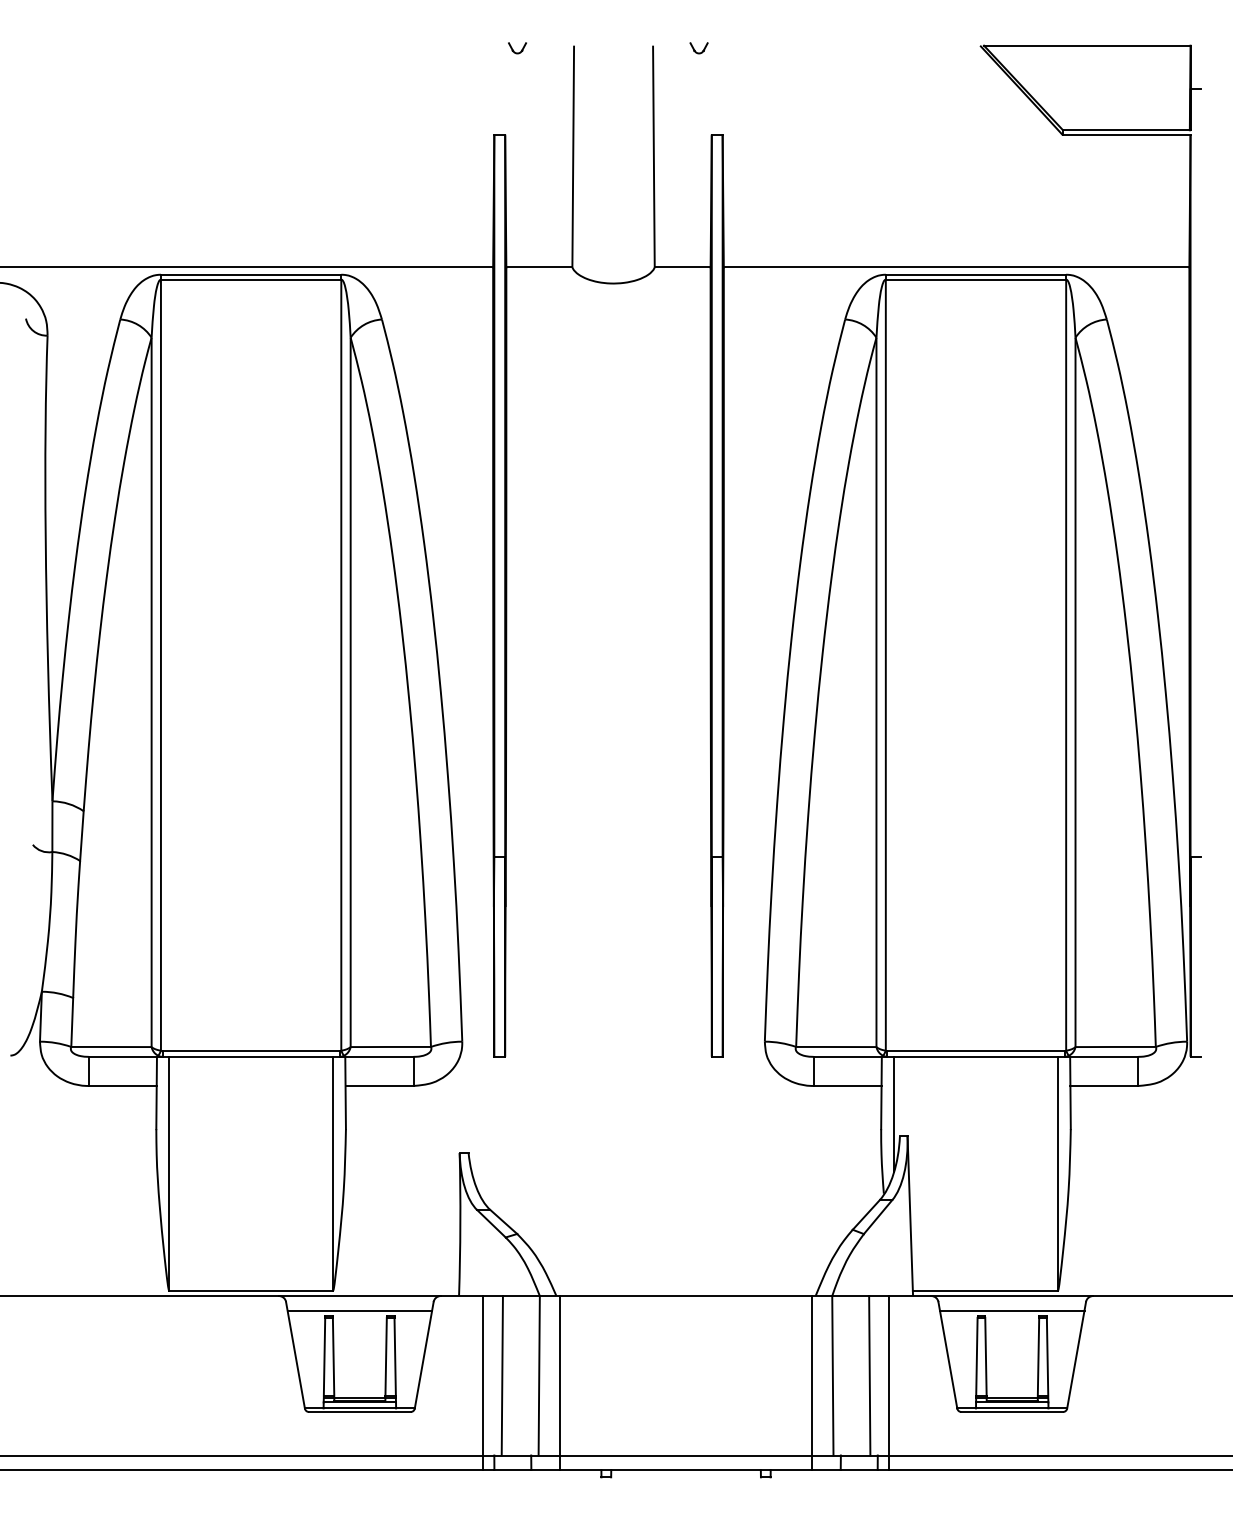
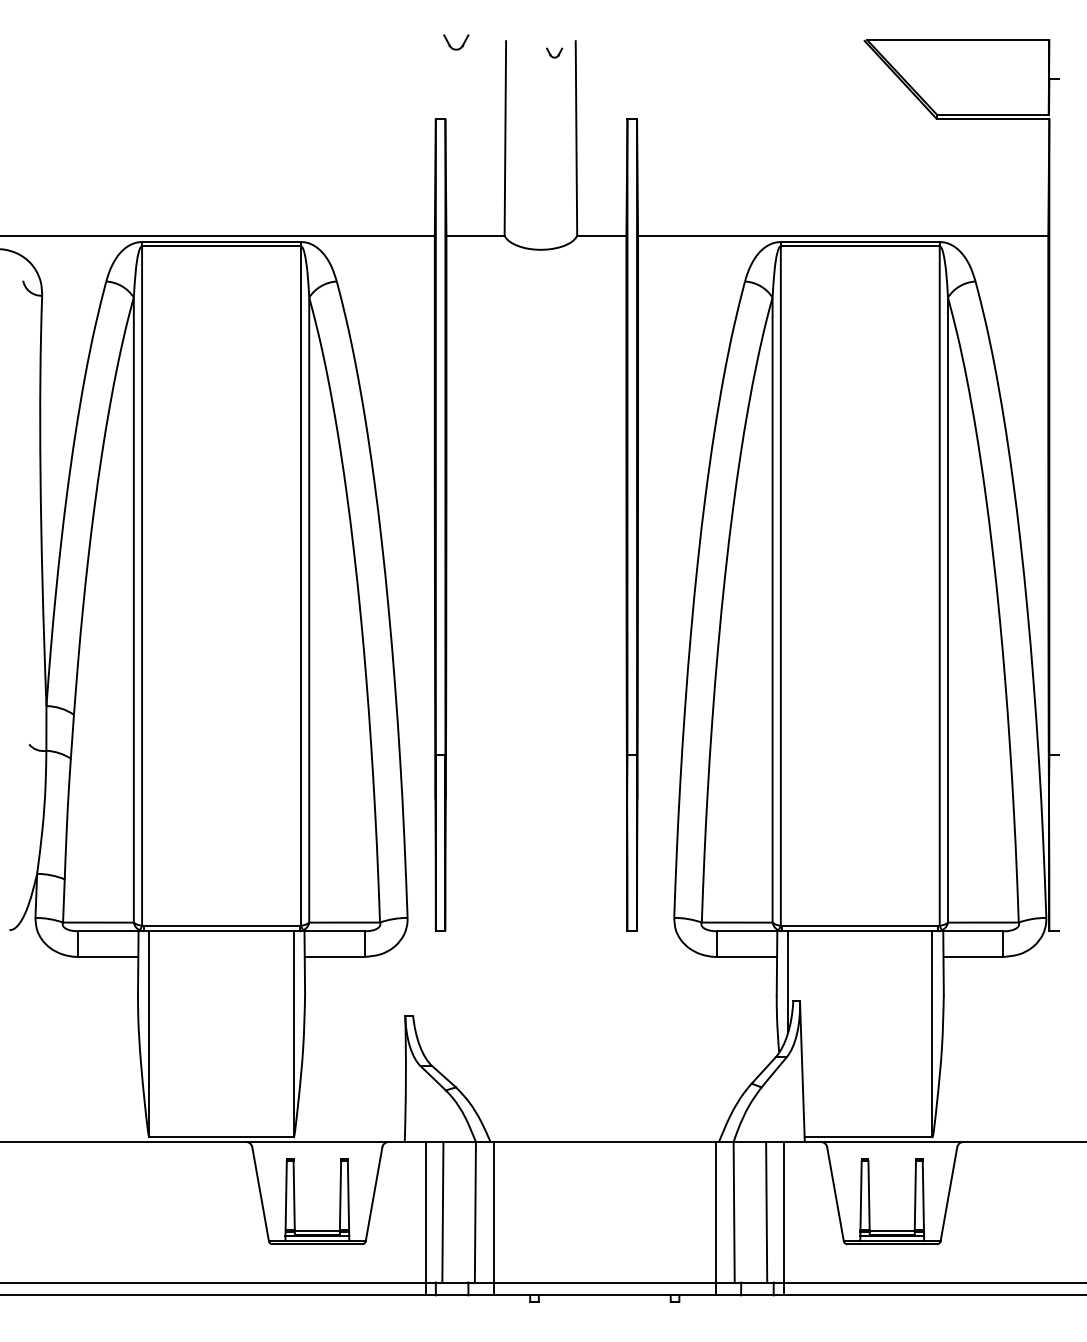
part: (517, 48) -> (456, 42), size x1.6
part: (698, 48) -> (554, 53), moved
line: (359, 1310) -> (317, 1154), removed
line: (1011, 1310) -> (891, 1154), removed

